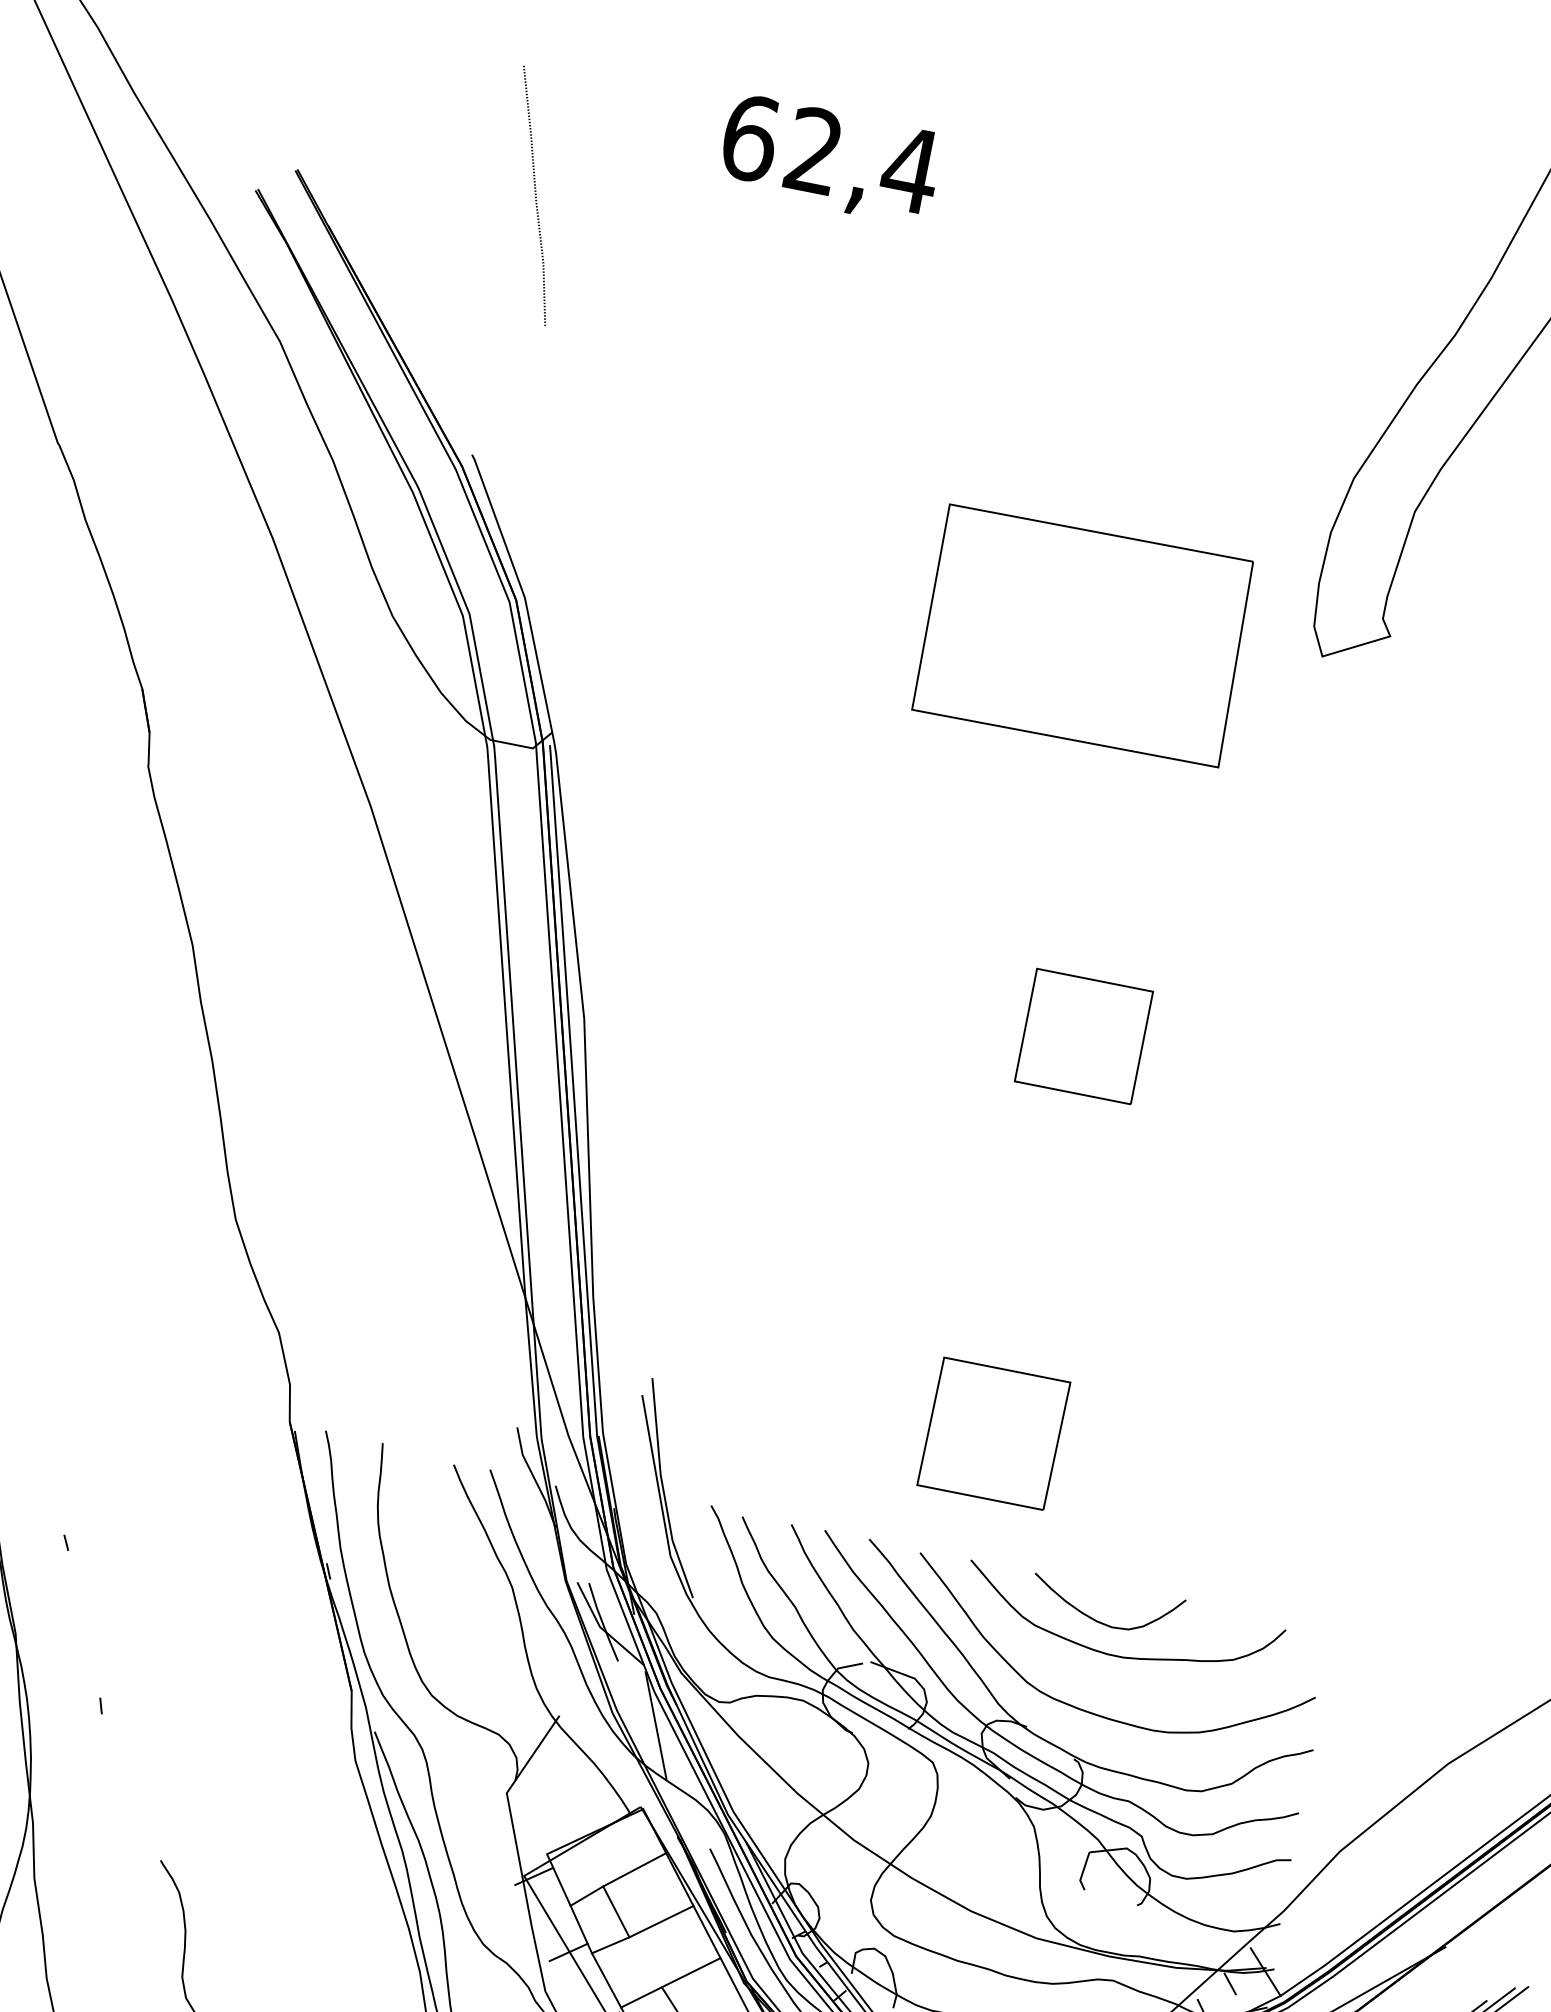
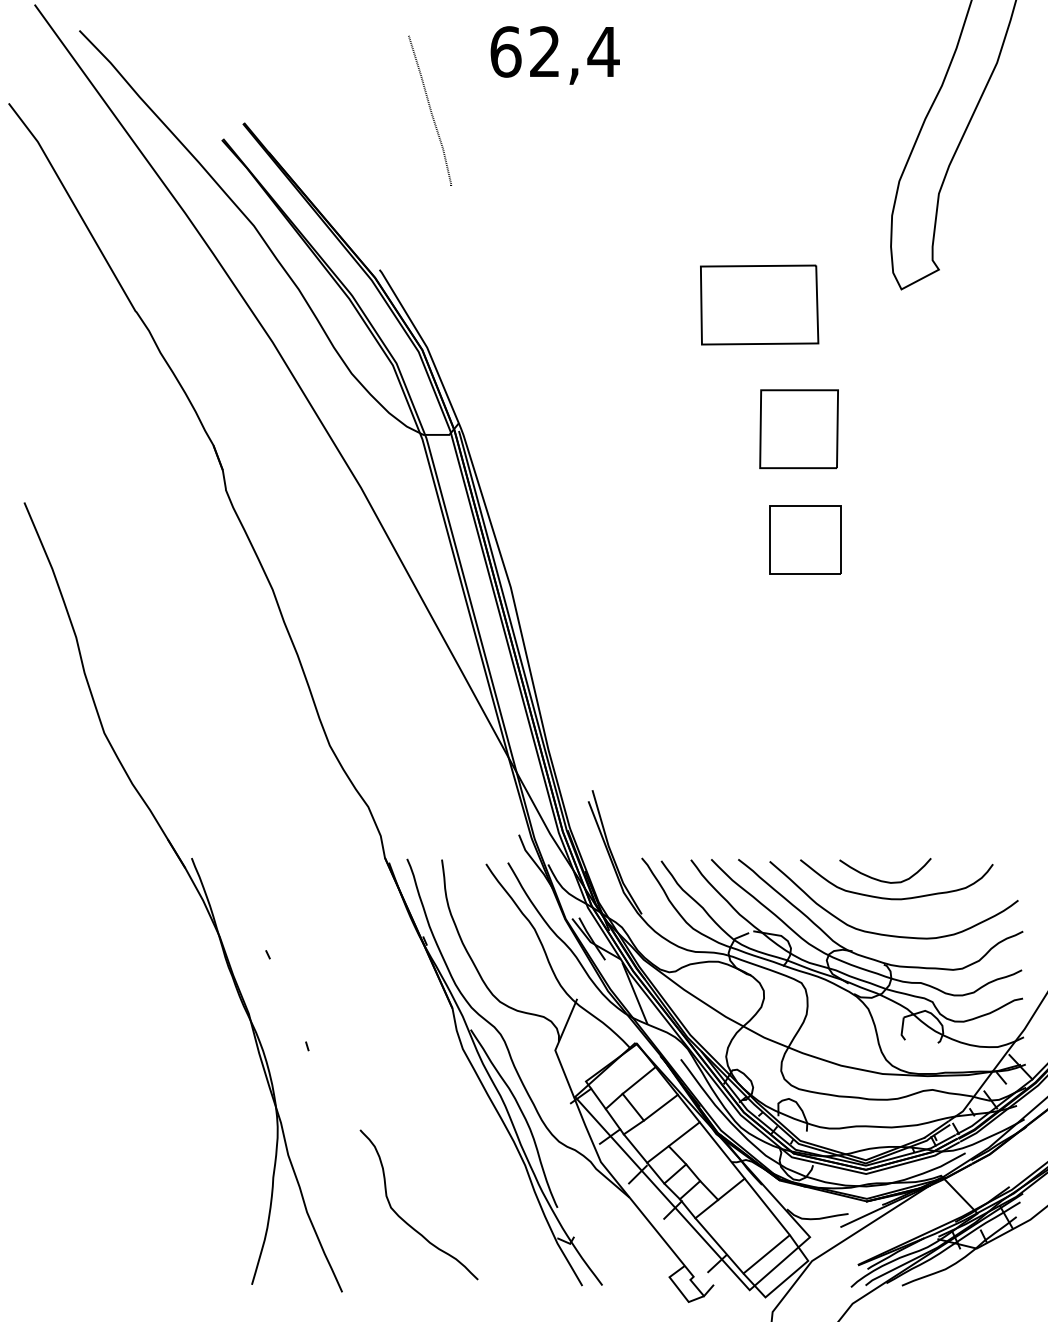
curve: (535, 195) -> (430, 110), moved
part: (1084, 635) -> (759, 304), size x0.62
part: (992, 1434) -> (798, 429), moved

